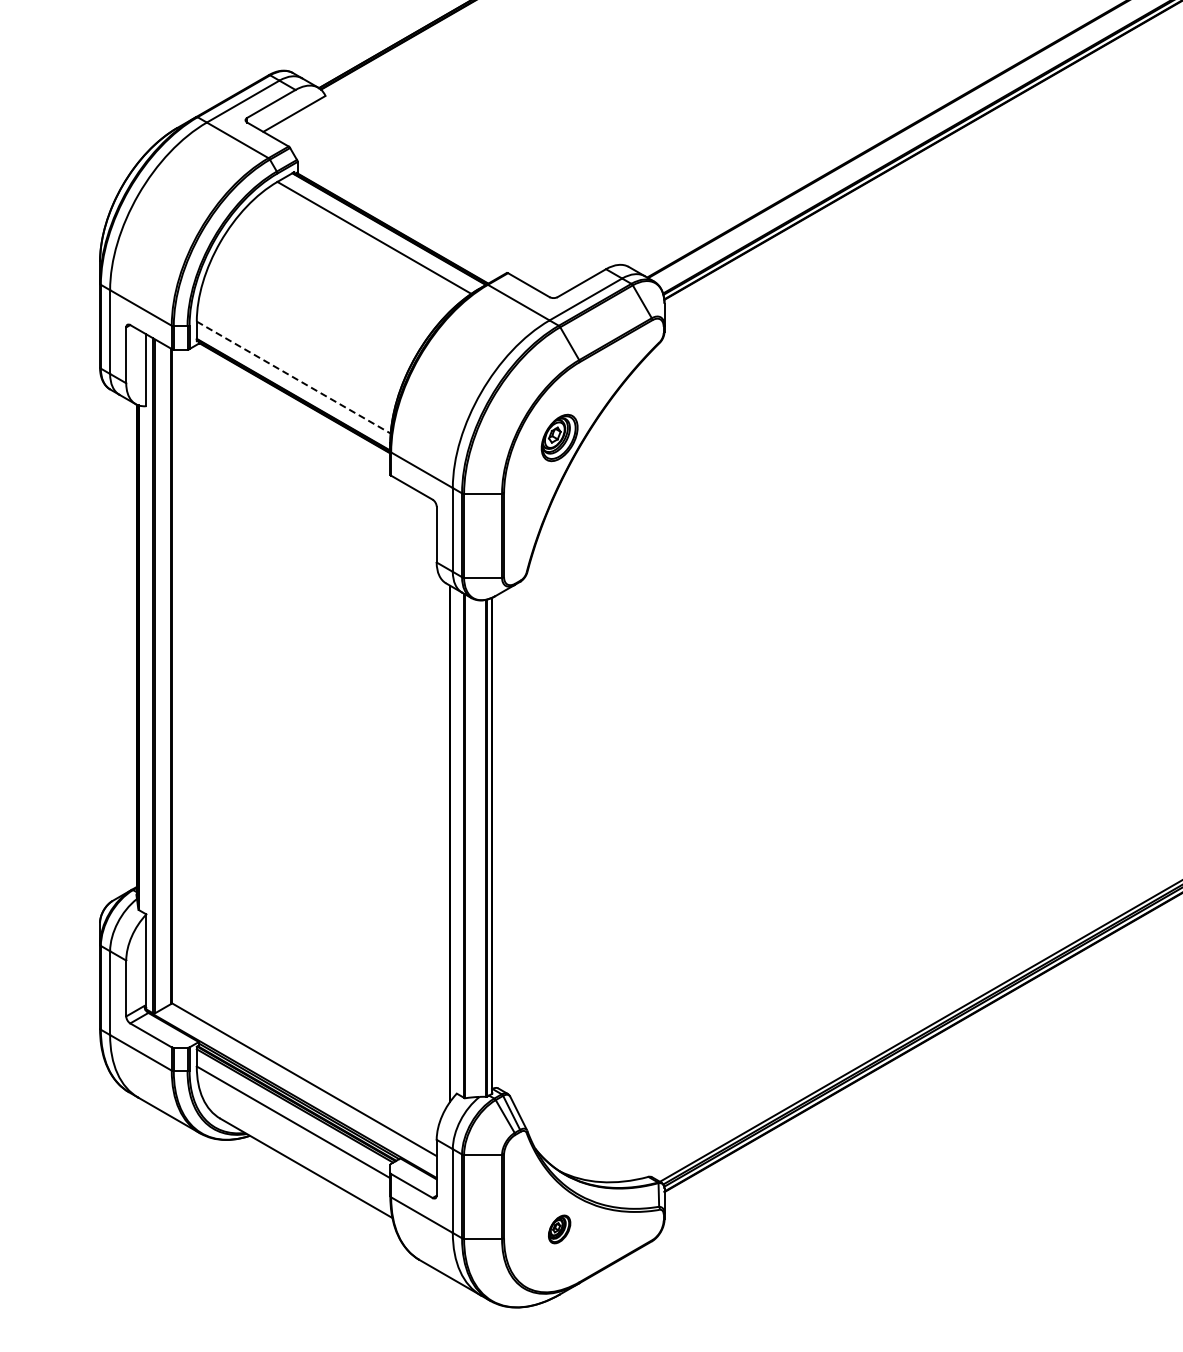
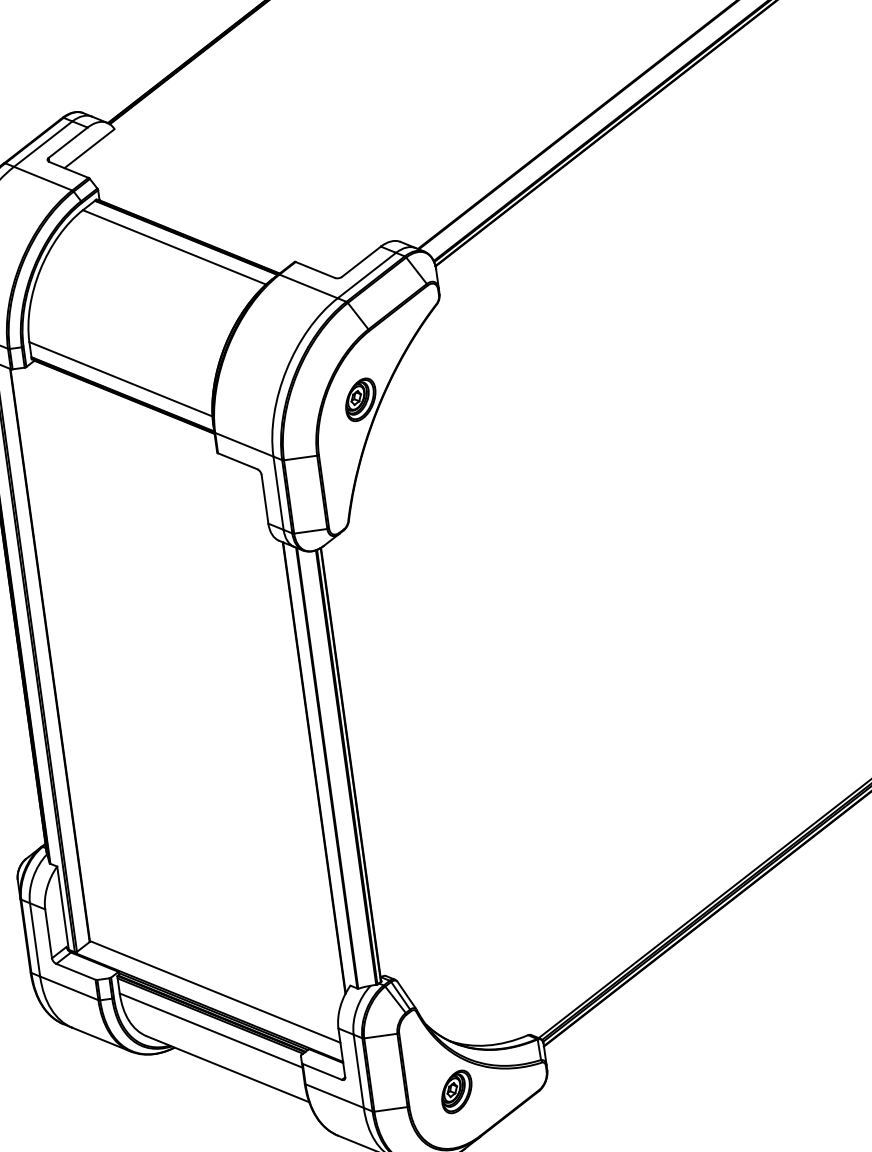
line: (293, 377) -> (120, 379), dashed -> solid
part: (559, 1229) -> (456, 1092), size x1.67

